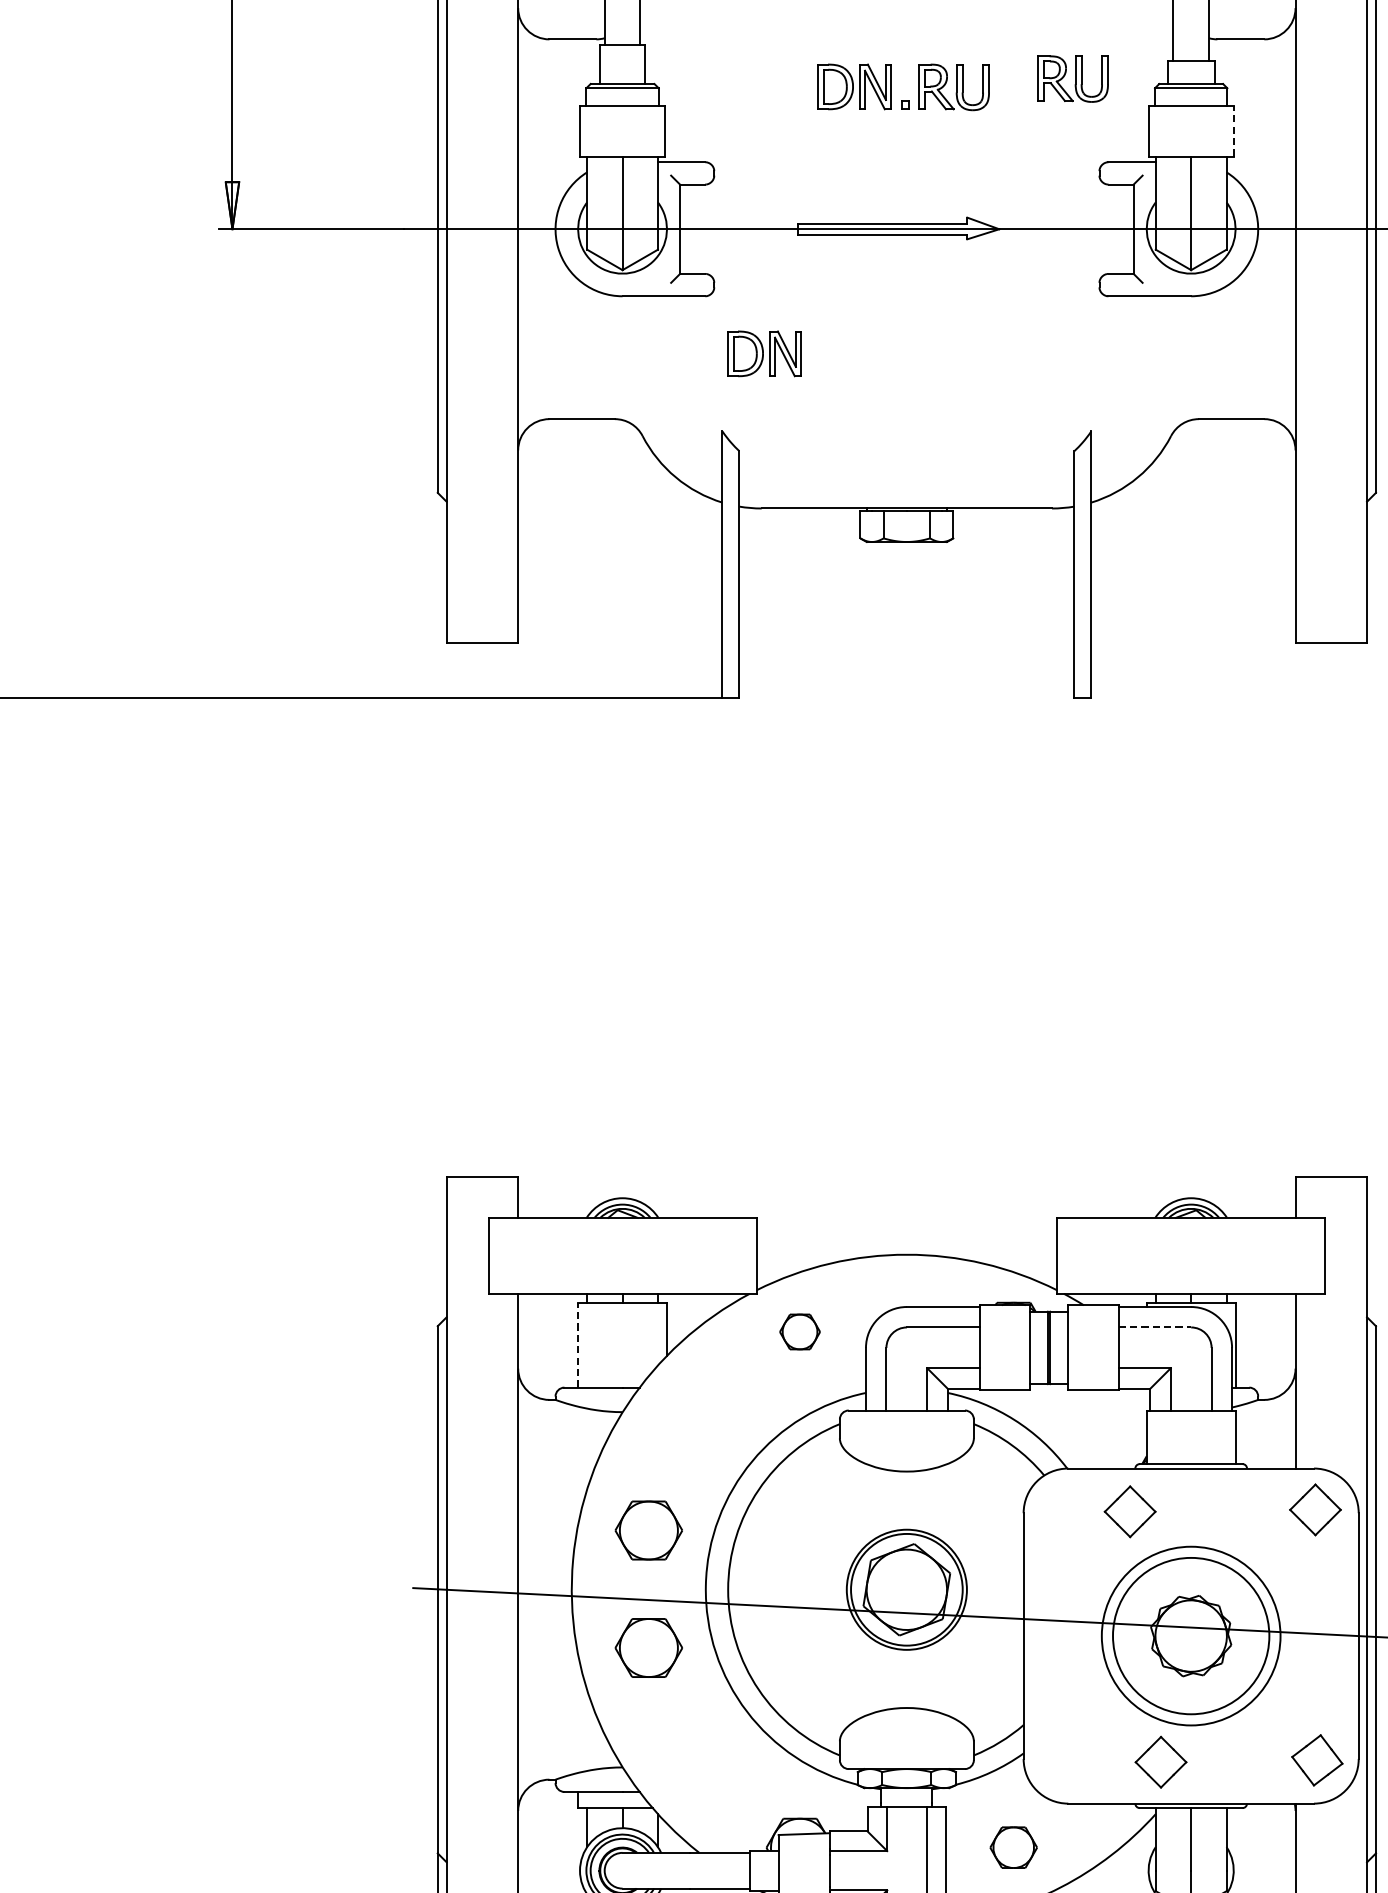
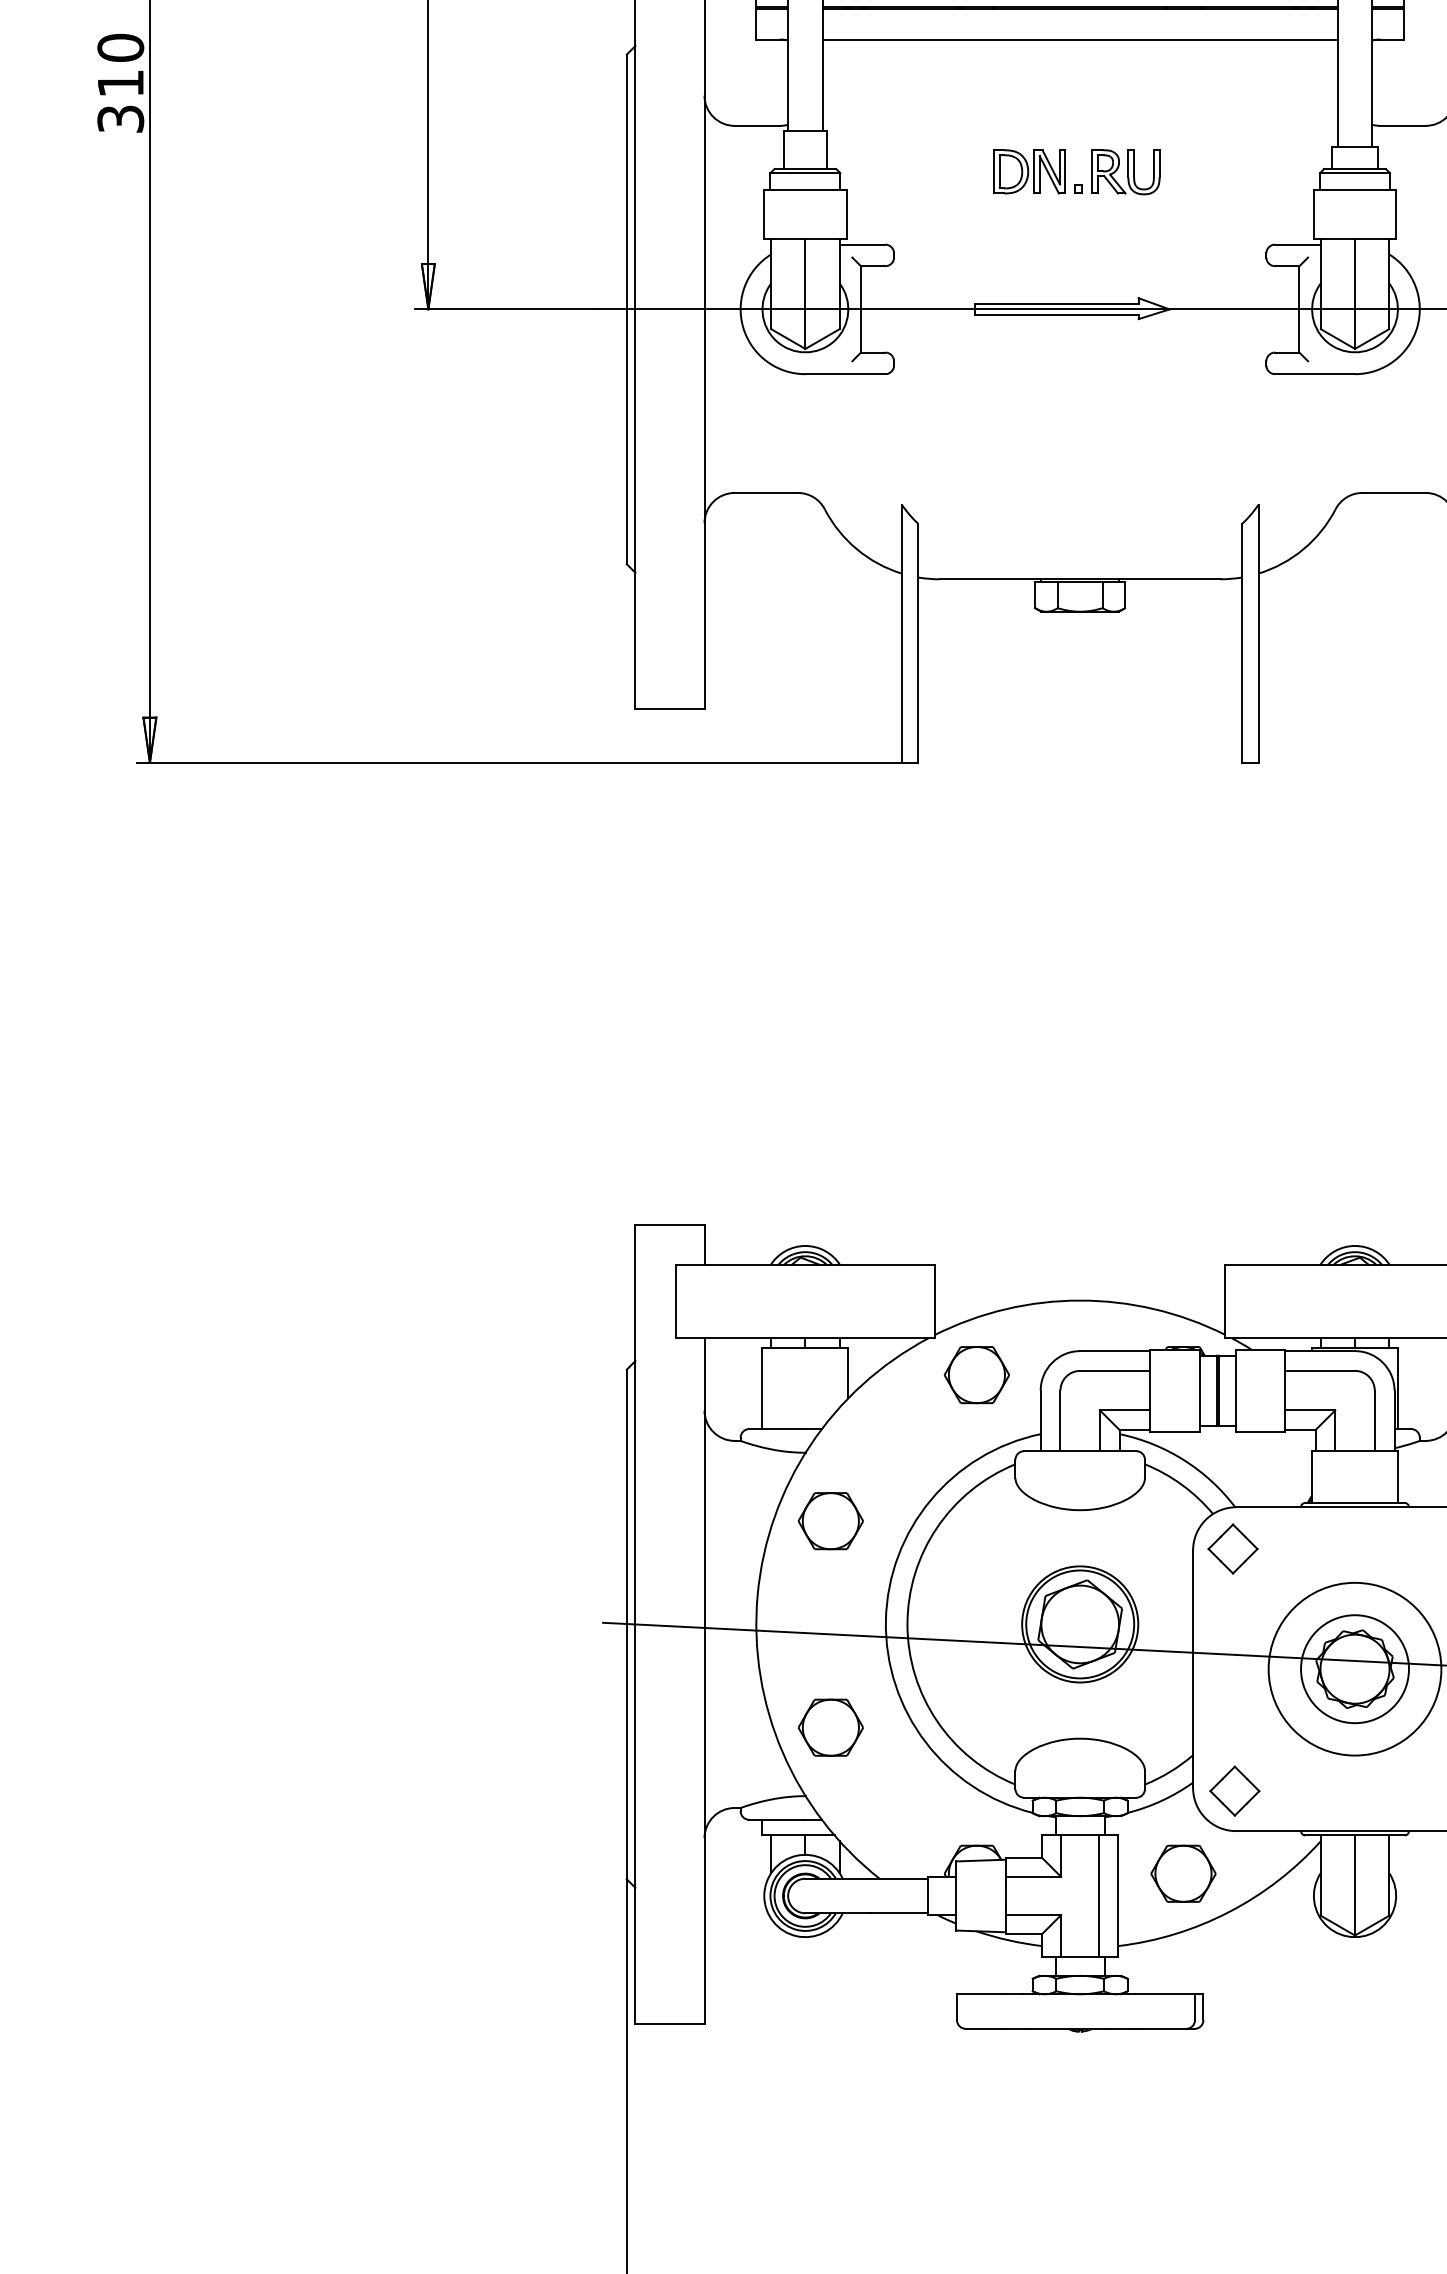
part: (1072, 79) -> (1240, 164), removed
line: (1234, 131) -> (1396, 214), dashed -> solid
part: (764, 353) -> (942, 429), removed
line: (1155, 1327) -> (1320, 1370), dashed -> solid
part: (799, 1332) -> (976, 1375), size x1.67
line: (578, 1345) -> (762, 1388), dashed -> solid
part: (1129, 1511) -> (1232, 1548), moved
part: (648, 1530) -> (830, 1521), moved
circle: (1190, 1636) -> (1354, 1669), size x0.71
part: (648, 1647) -> (830, 1727), moved
part: (1160, 1761) -> (1234, 1790), moved
part: (1013, 1847) -> (1183, 1873), size x1.43

